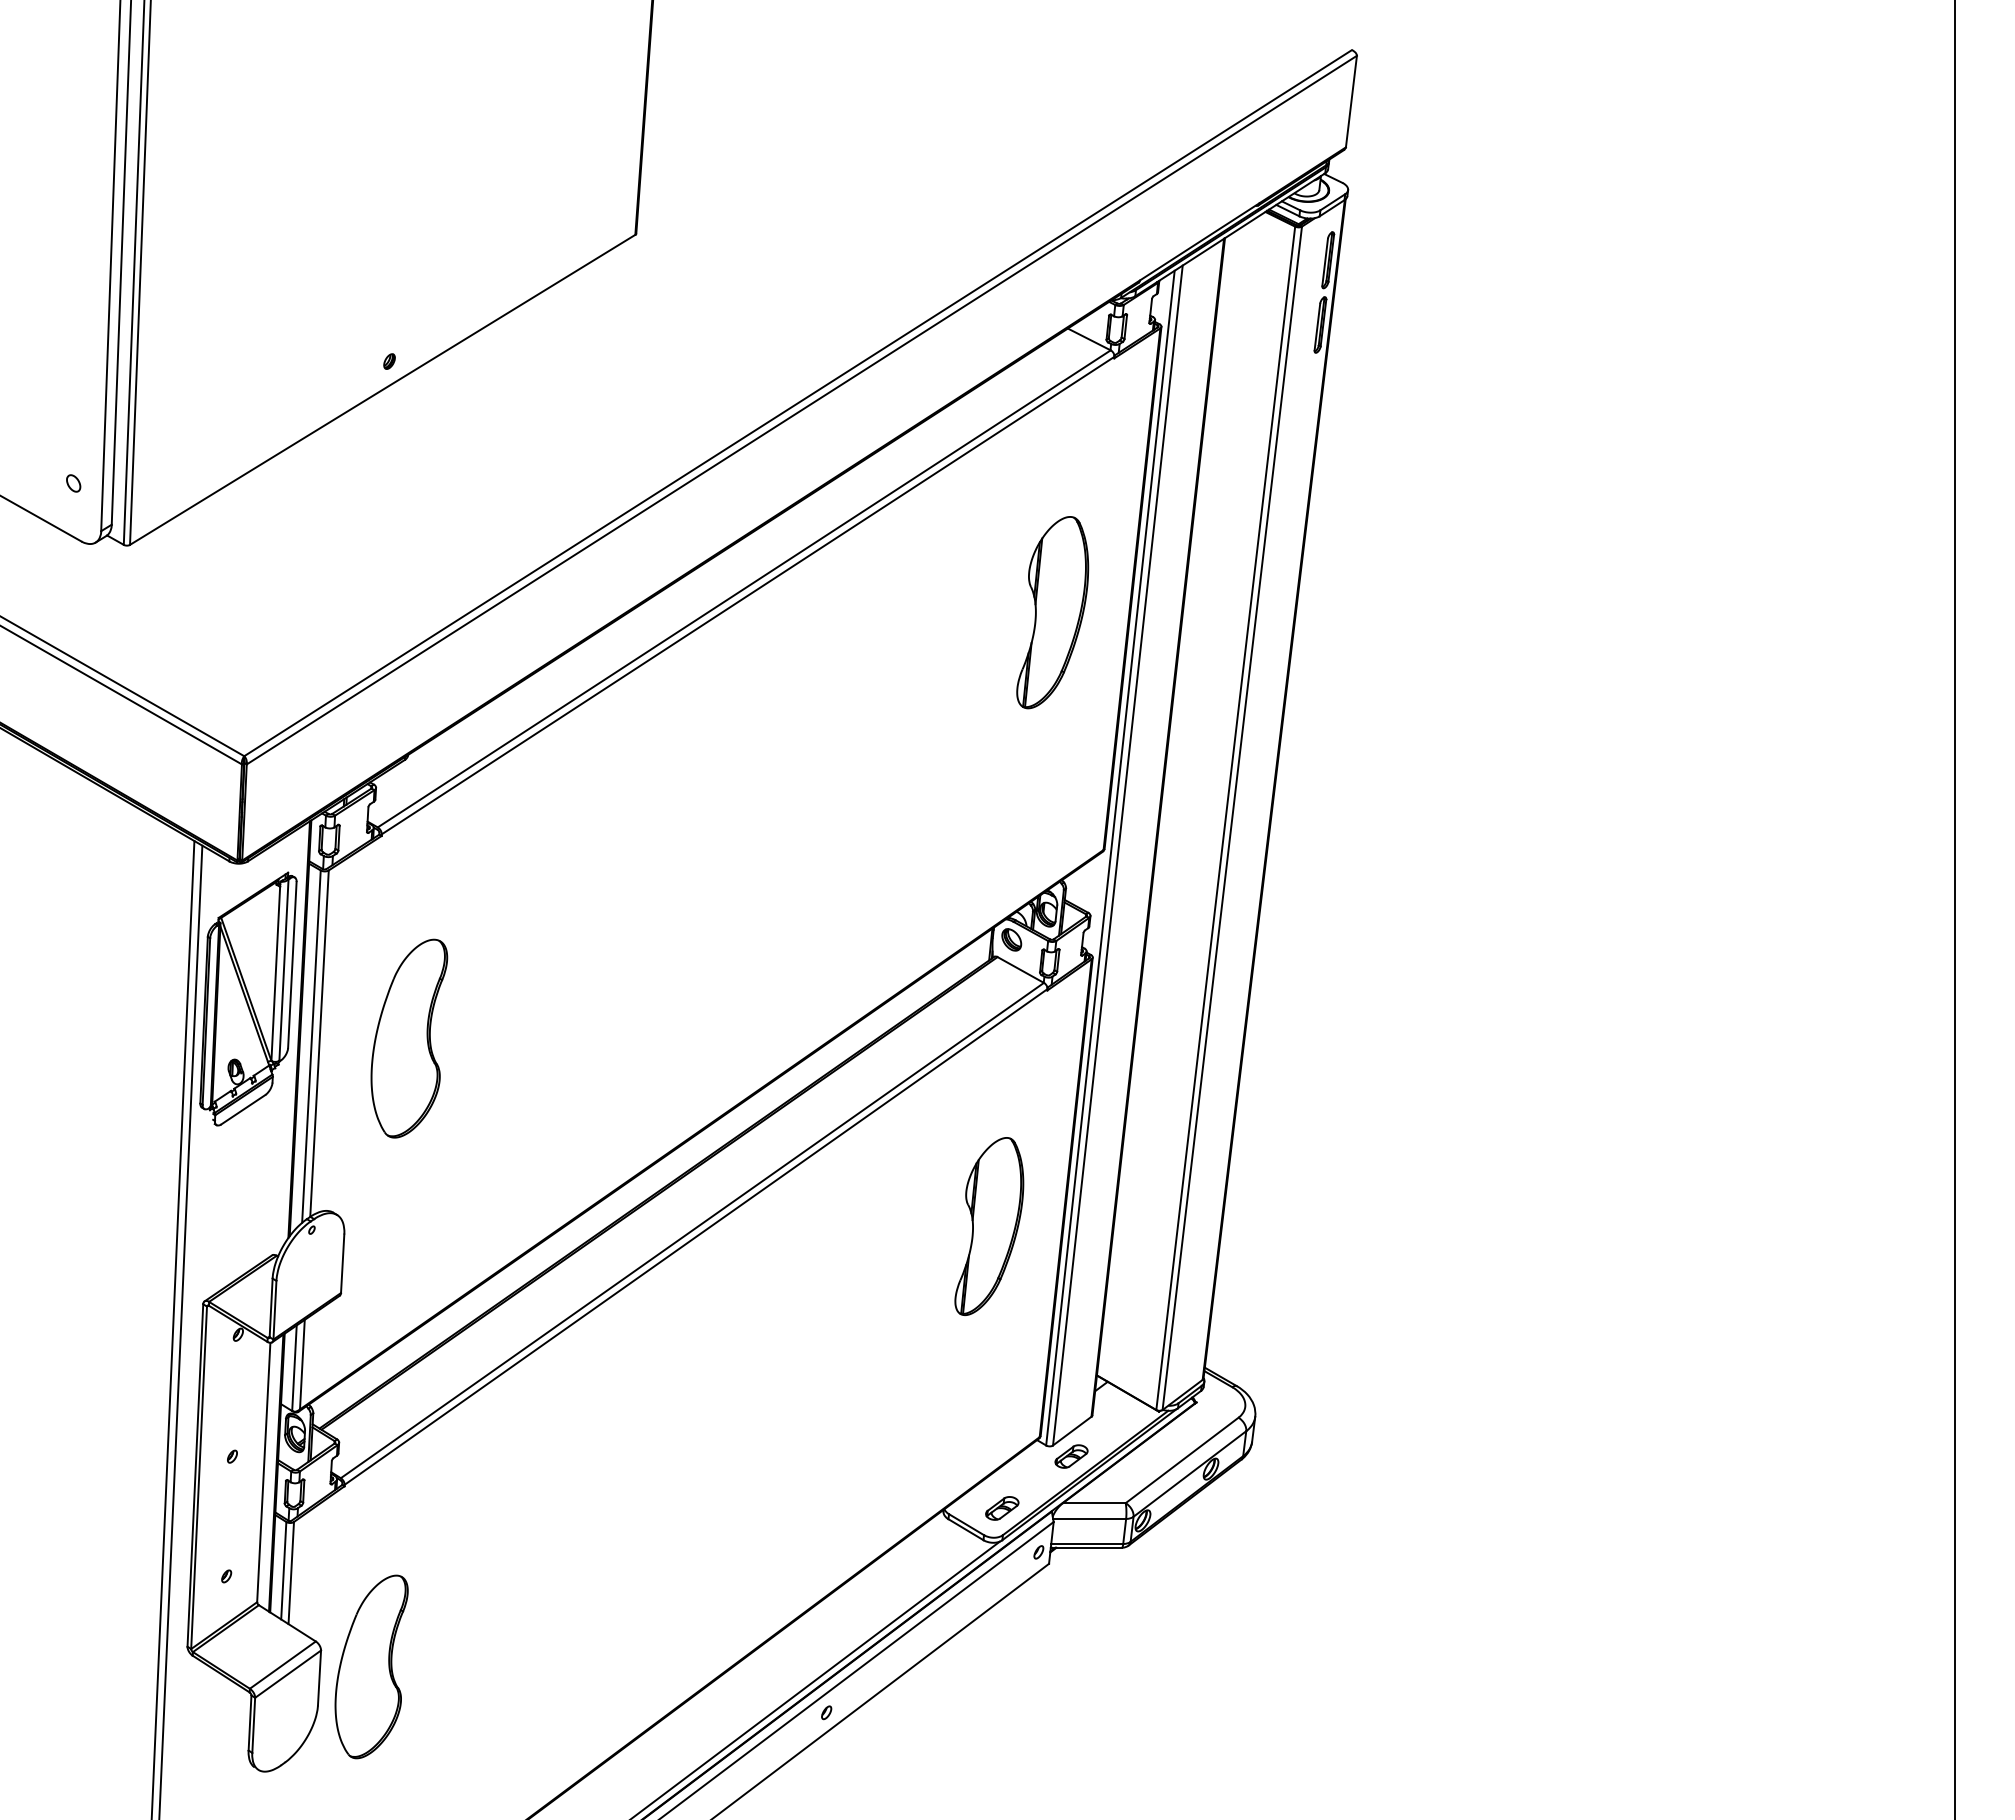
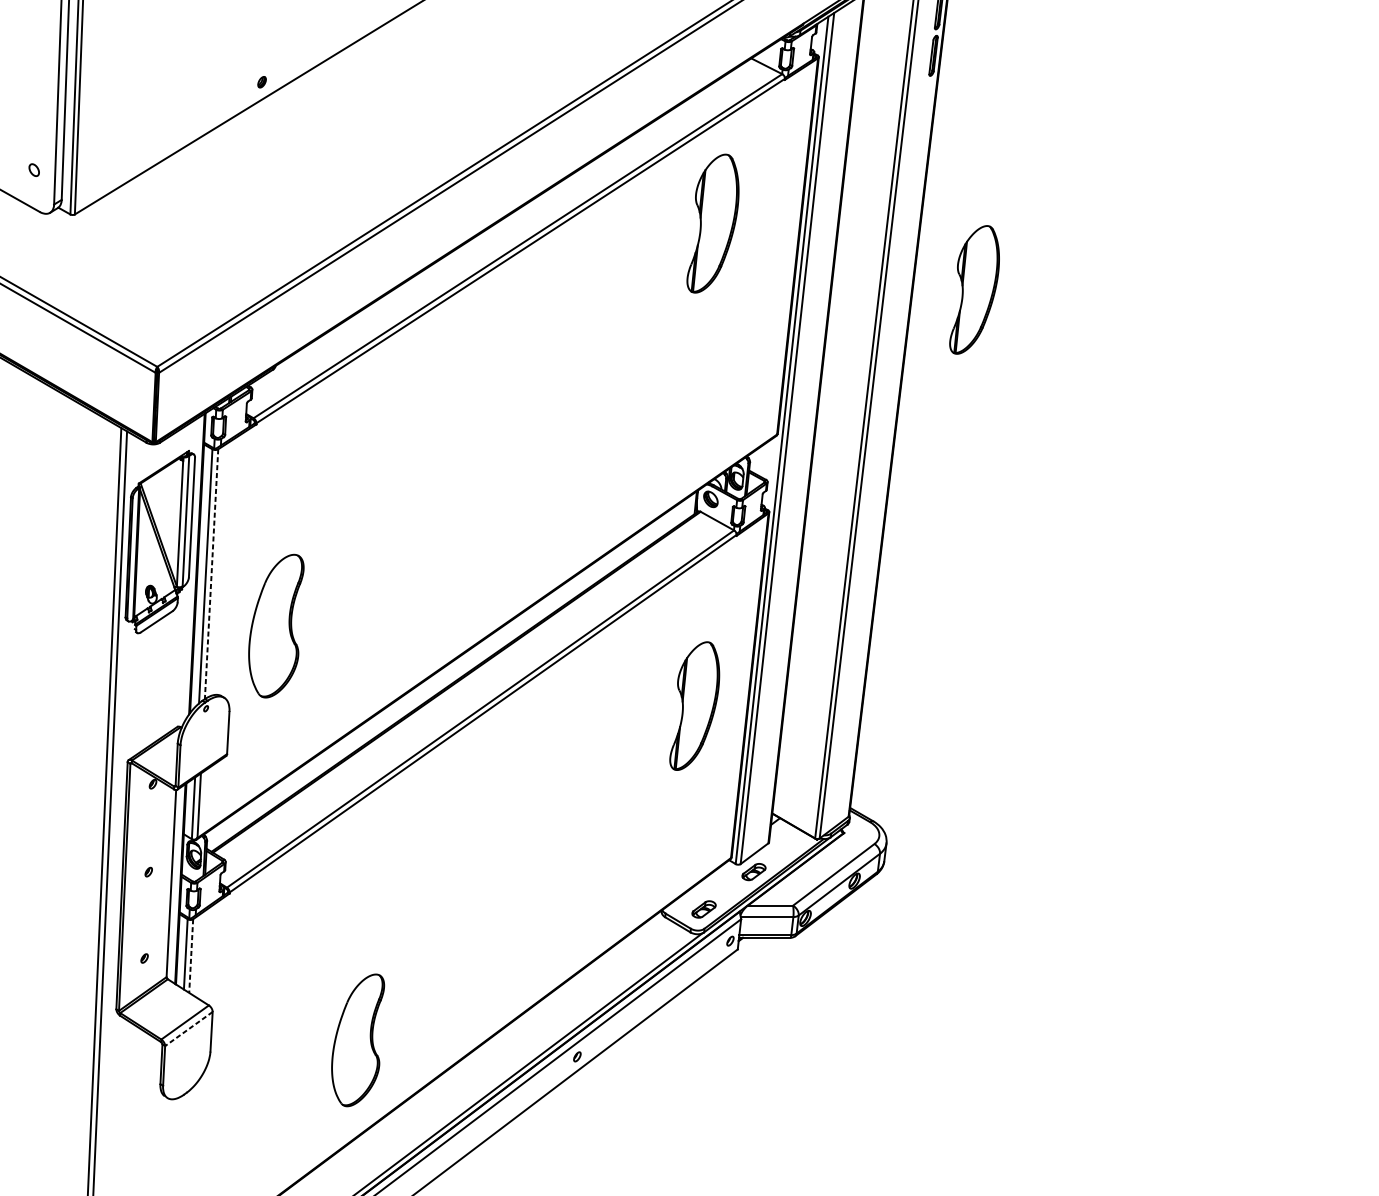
part: (1052, 612) -> (712, 223), moved
part: (1377, 649) -> (974, 289), added
part: (409, 1038) -> (276, 626), moved
line: (319, 1044) -> (211, 574), solid -> dashed
line: (291, 1573) -> (191, 956), solid -> dashed
part: (371, 1666) -> (357, 1040), moved
line: (288, 1674) -> (189, 1029), solid -> dashed

